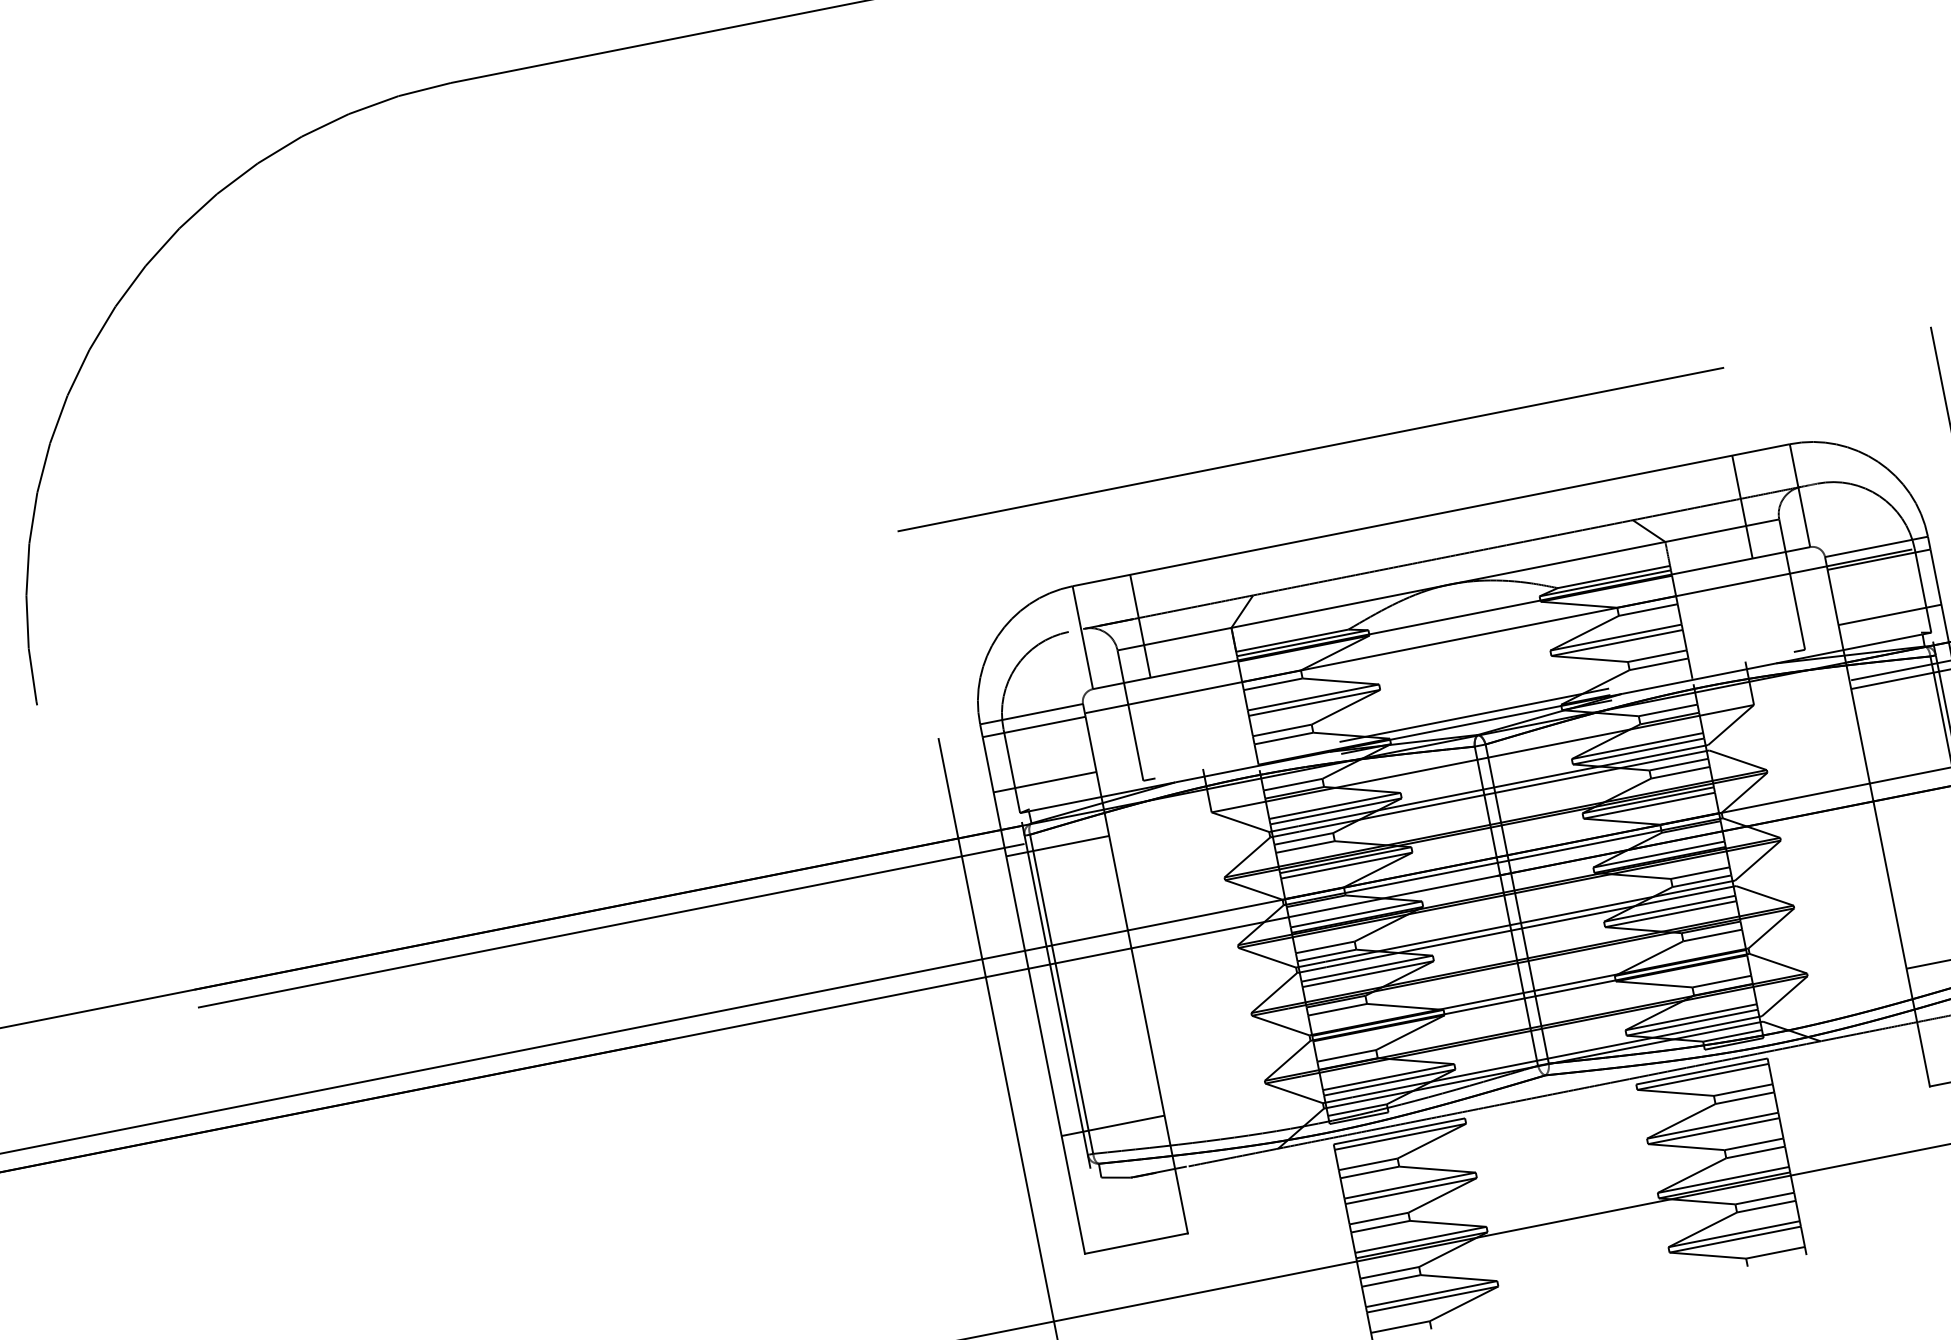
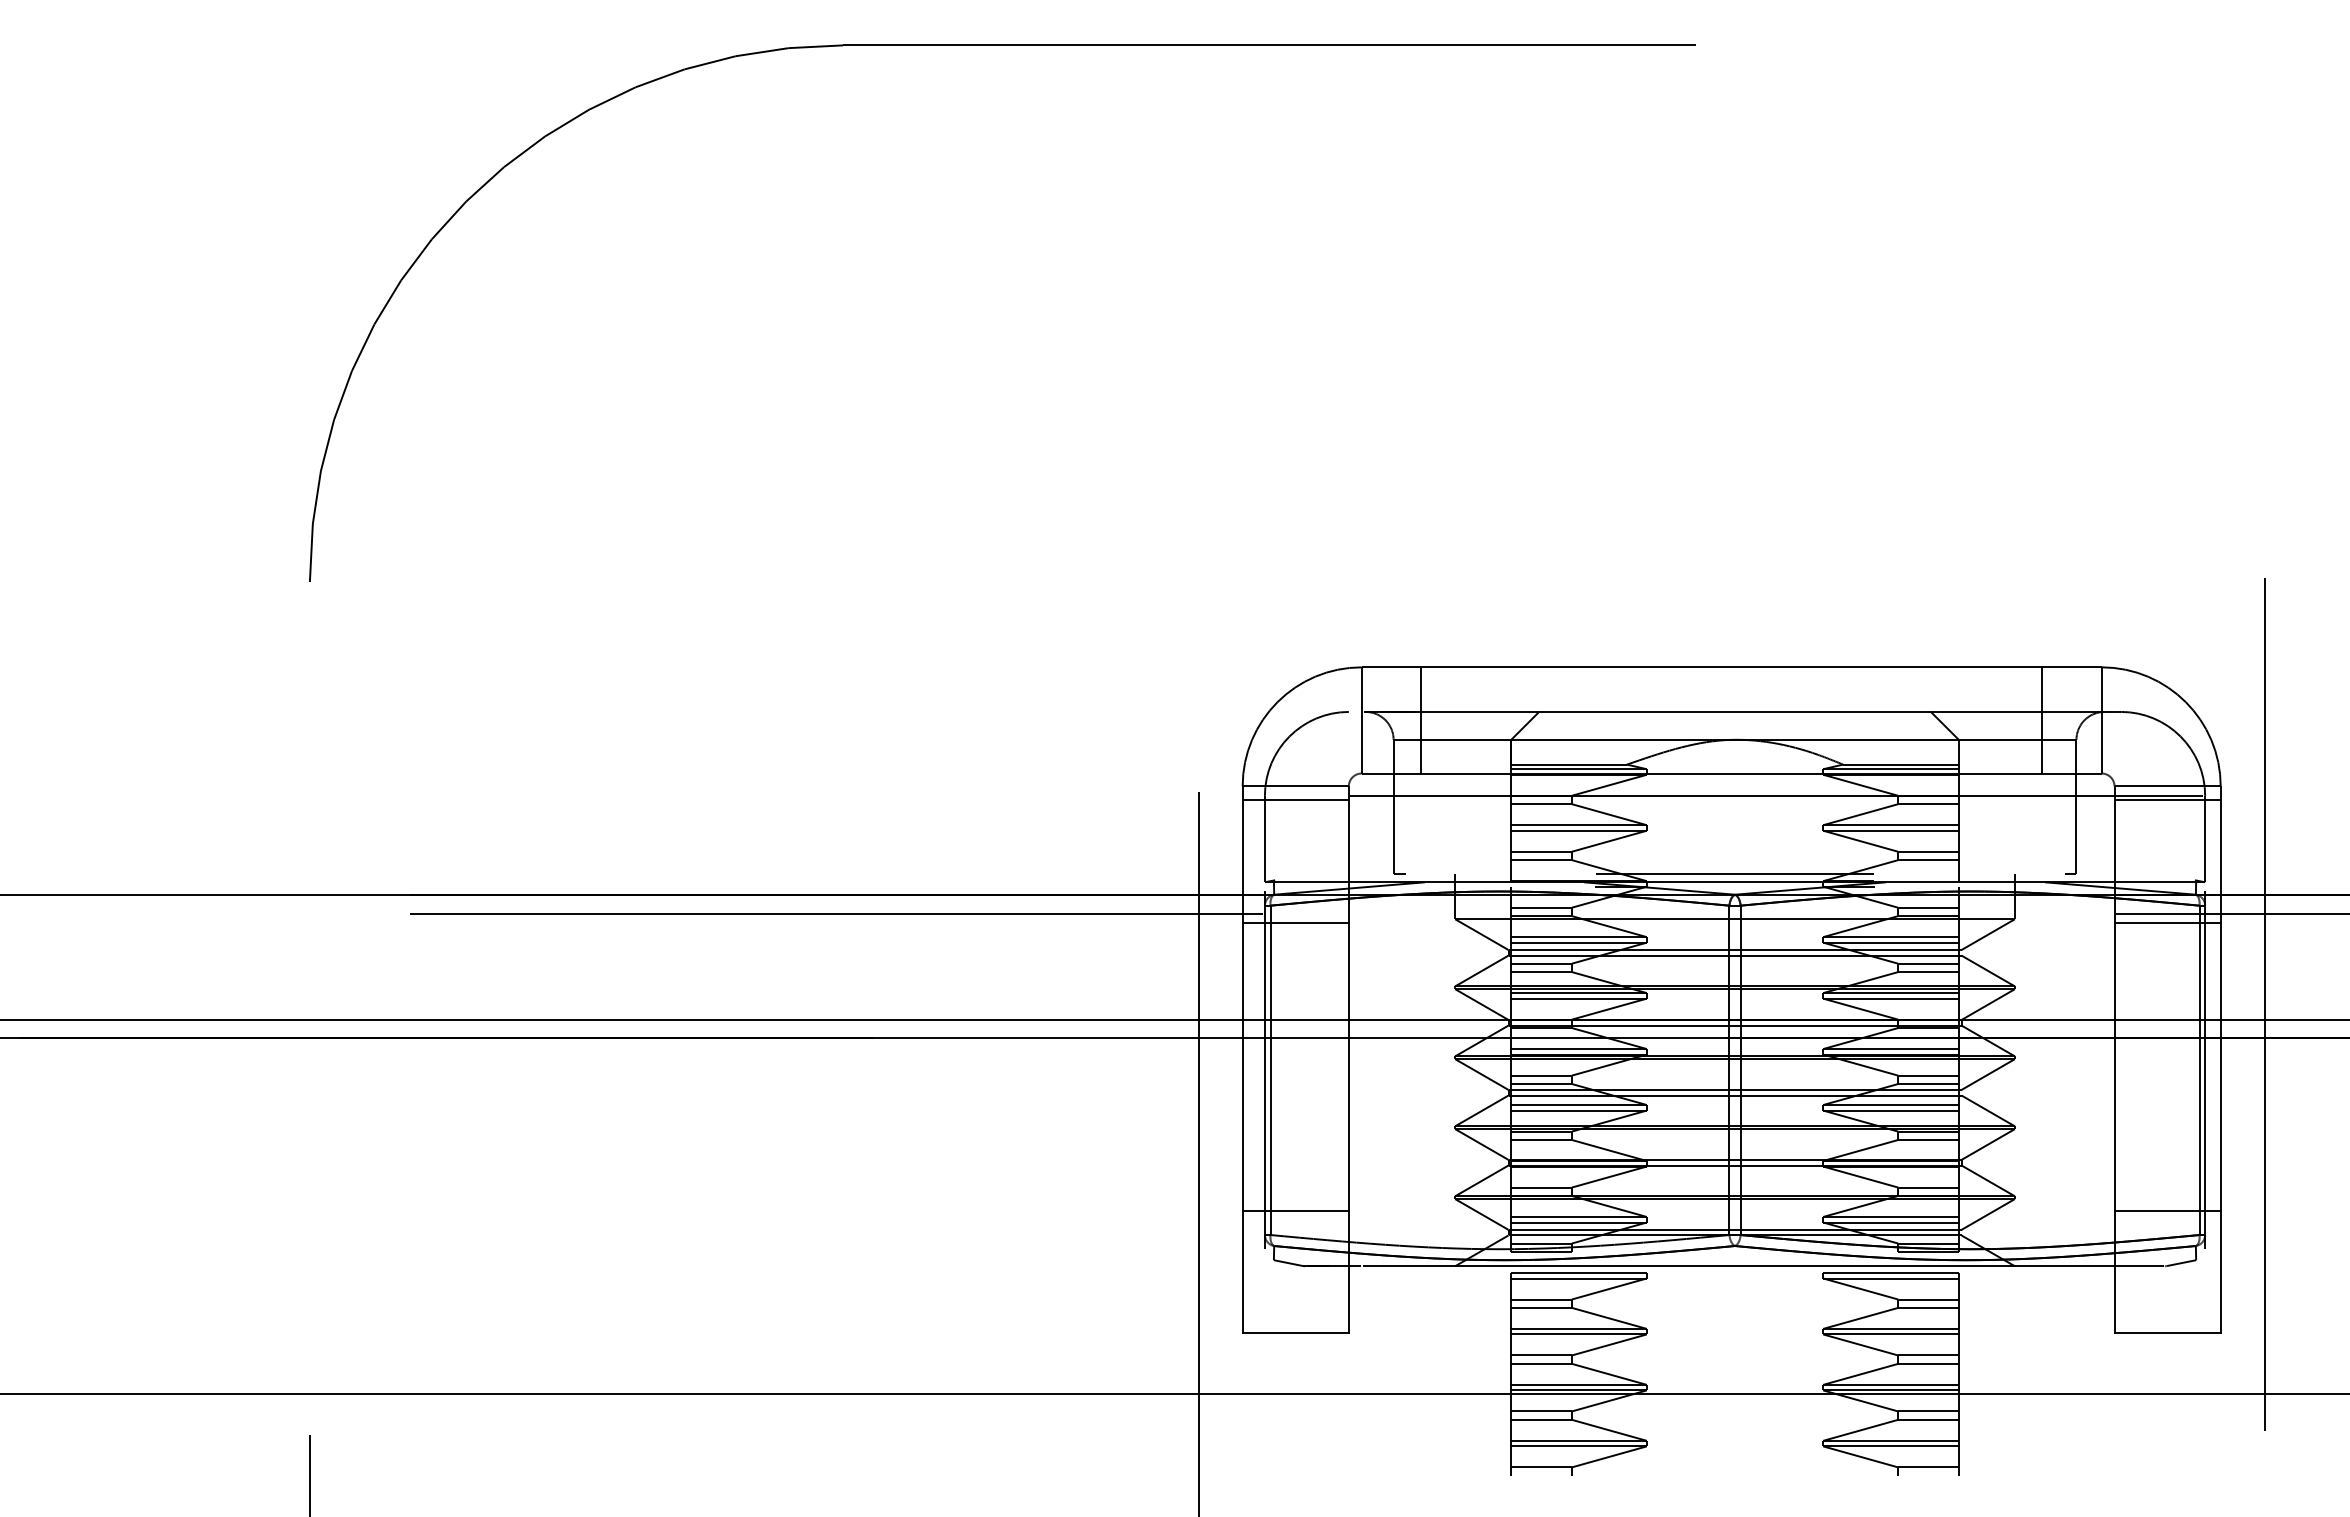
line: (1311, 448) -> (1625, 577), removed
line: (1889, 614) -> (2167, 856), removed
line: (1044, 782) -> (1295, 856), removed

